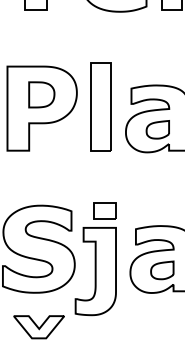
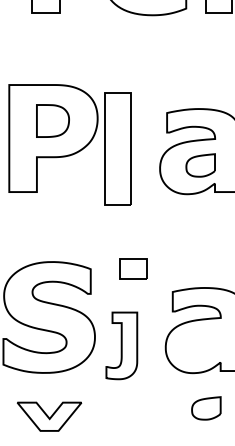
part: (101, 106) -> (117, 148), moved
part: (162, 270) -> (206, 408), moved
part: (95, 271) -> (121, 345), size x0.6

